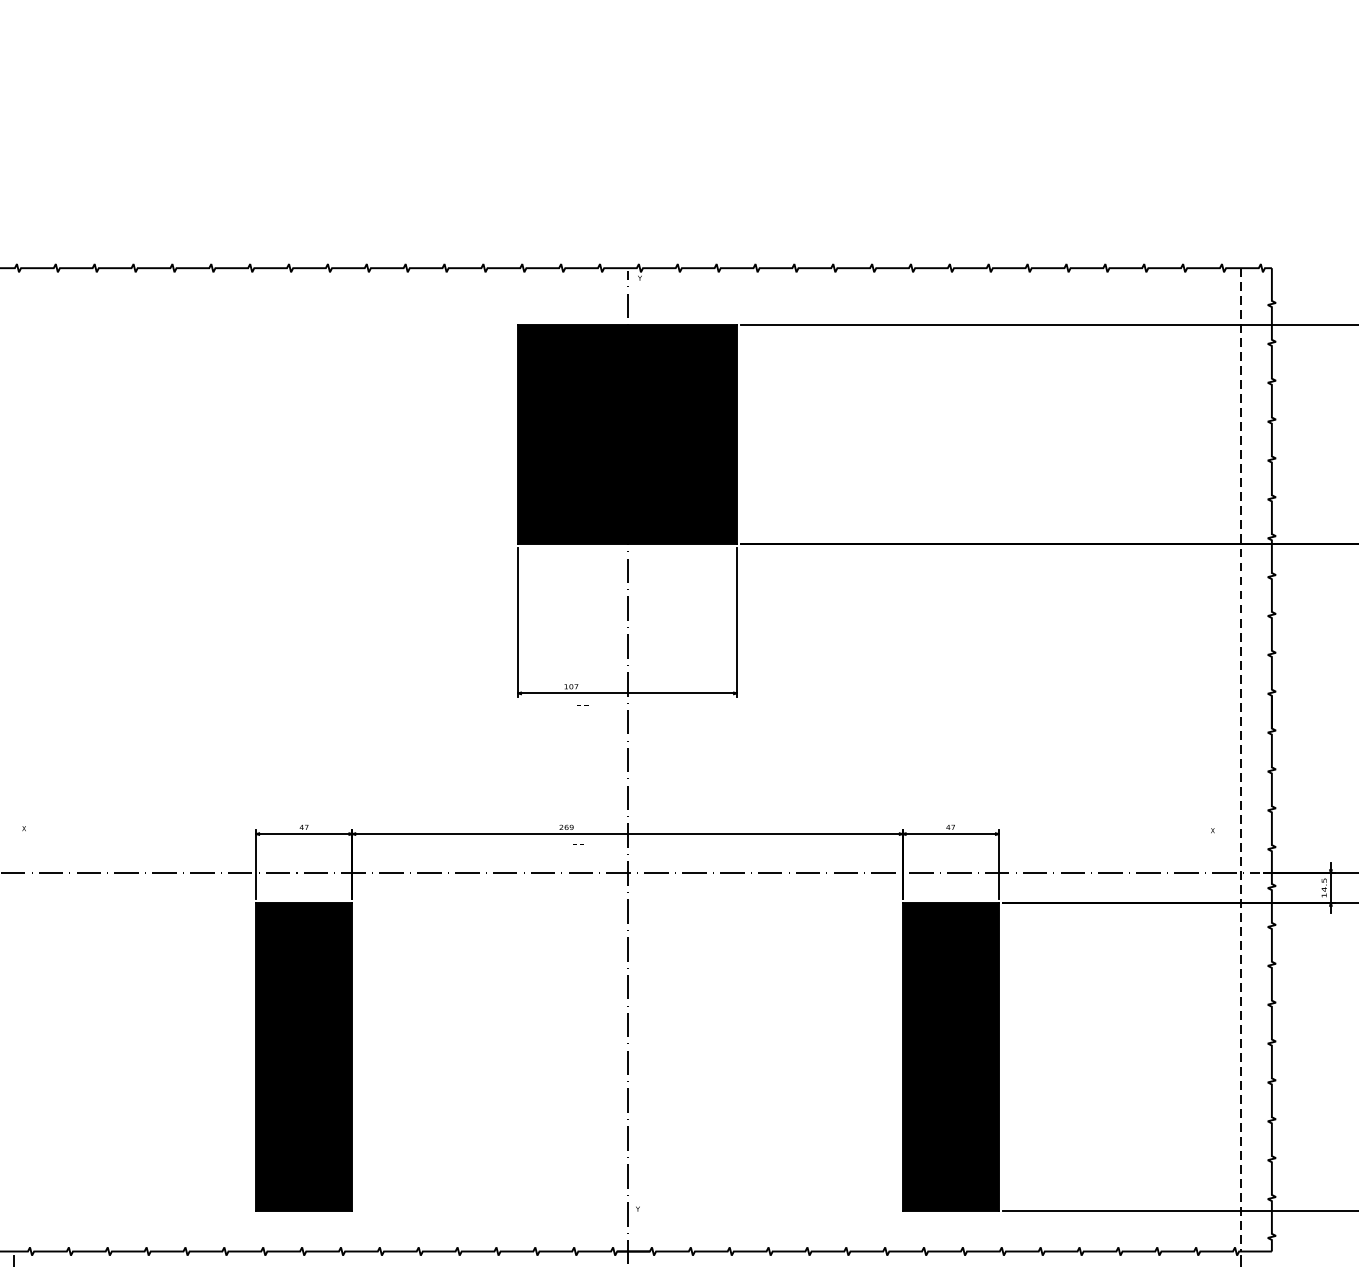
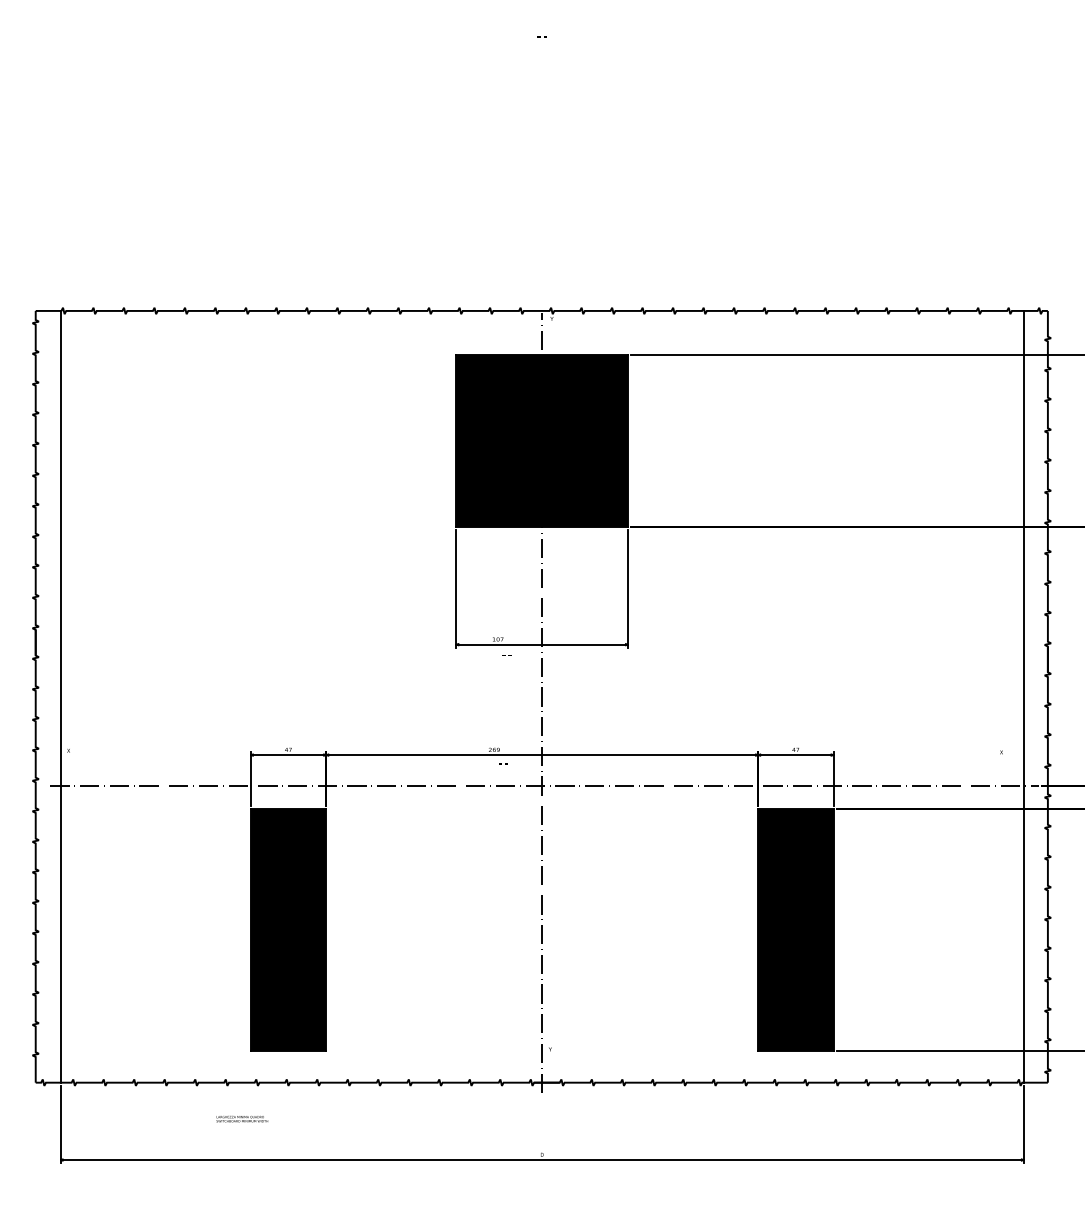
line: (13, 759) -> (60, 696), added
line: (1240, 759) -> (1023, 696), dashed -> solid

